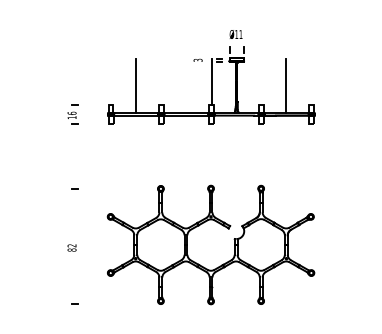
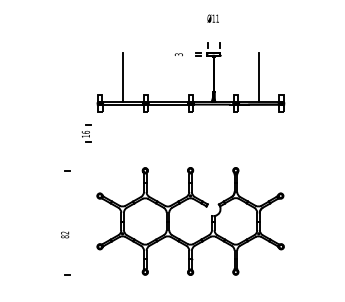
text: (235, 34) -> (212, 18), moved
line: (211, 81) -> (191, 73), removed
part: (72, 114) -> (86, 133), moved
text: (71, 247) -> (64, 234), moved

